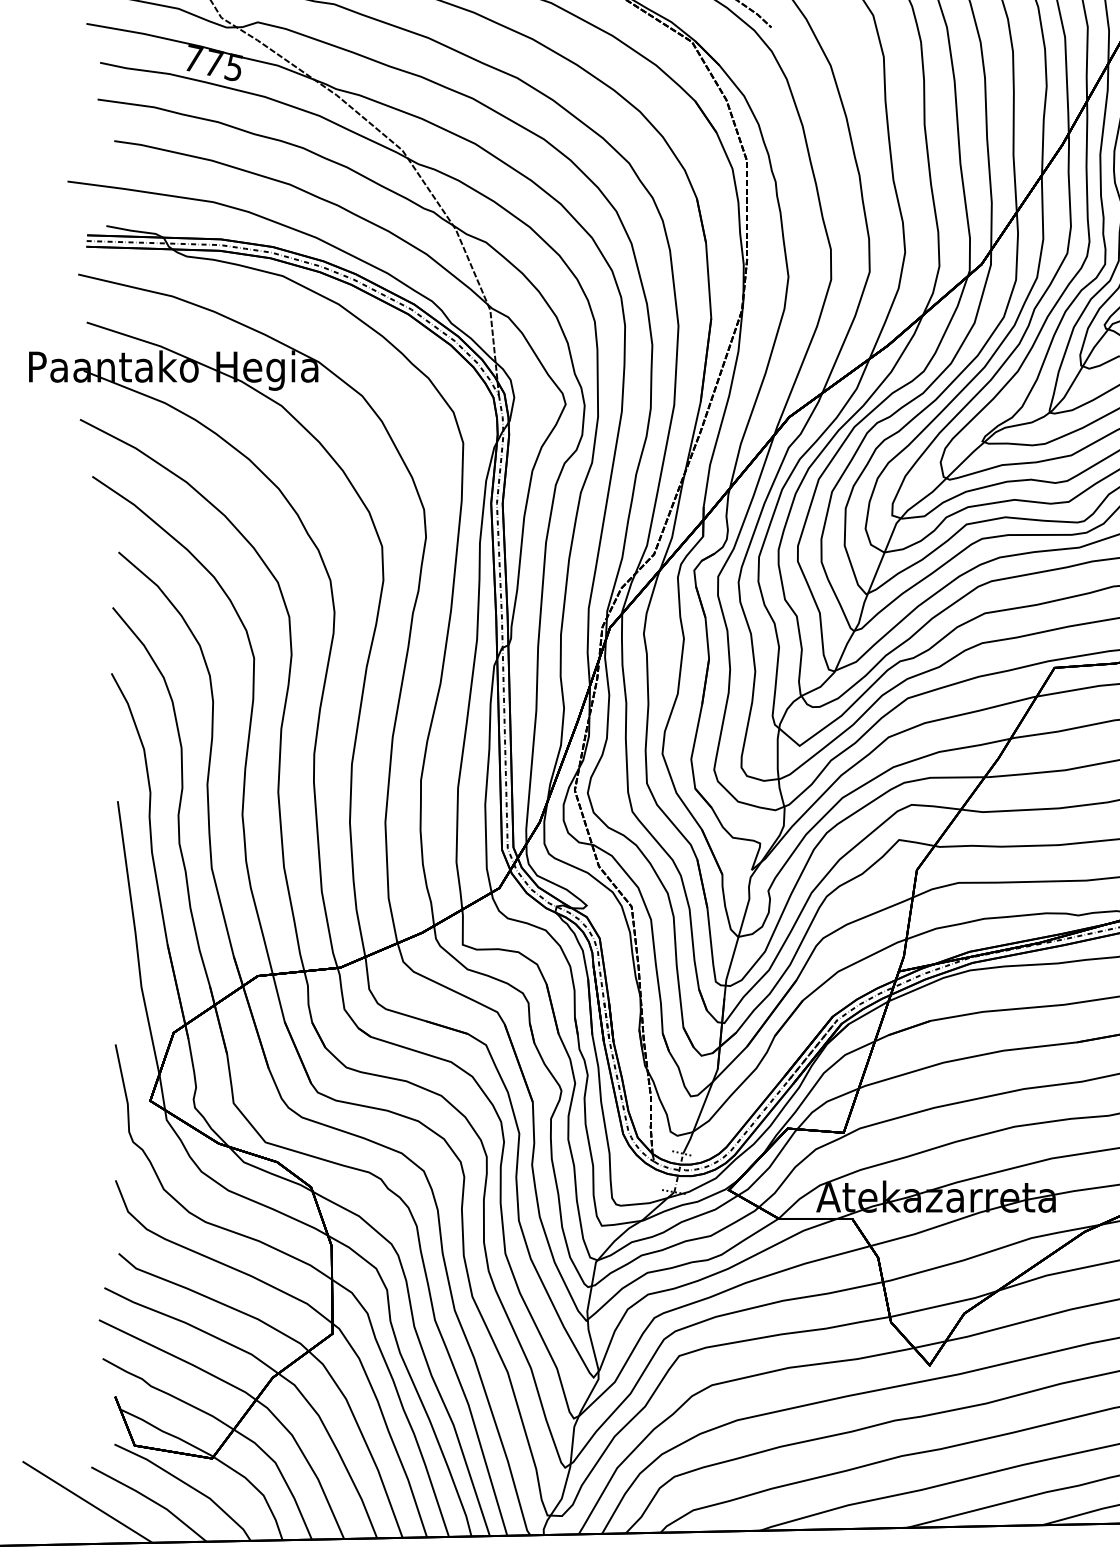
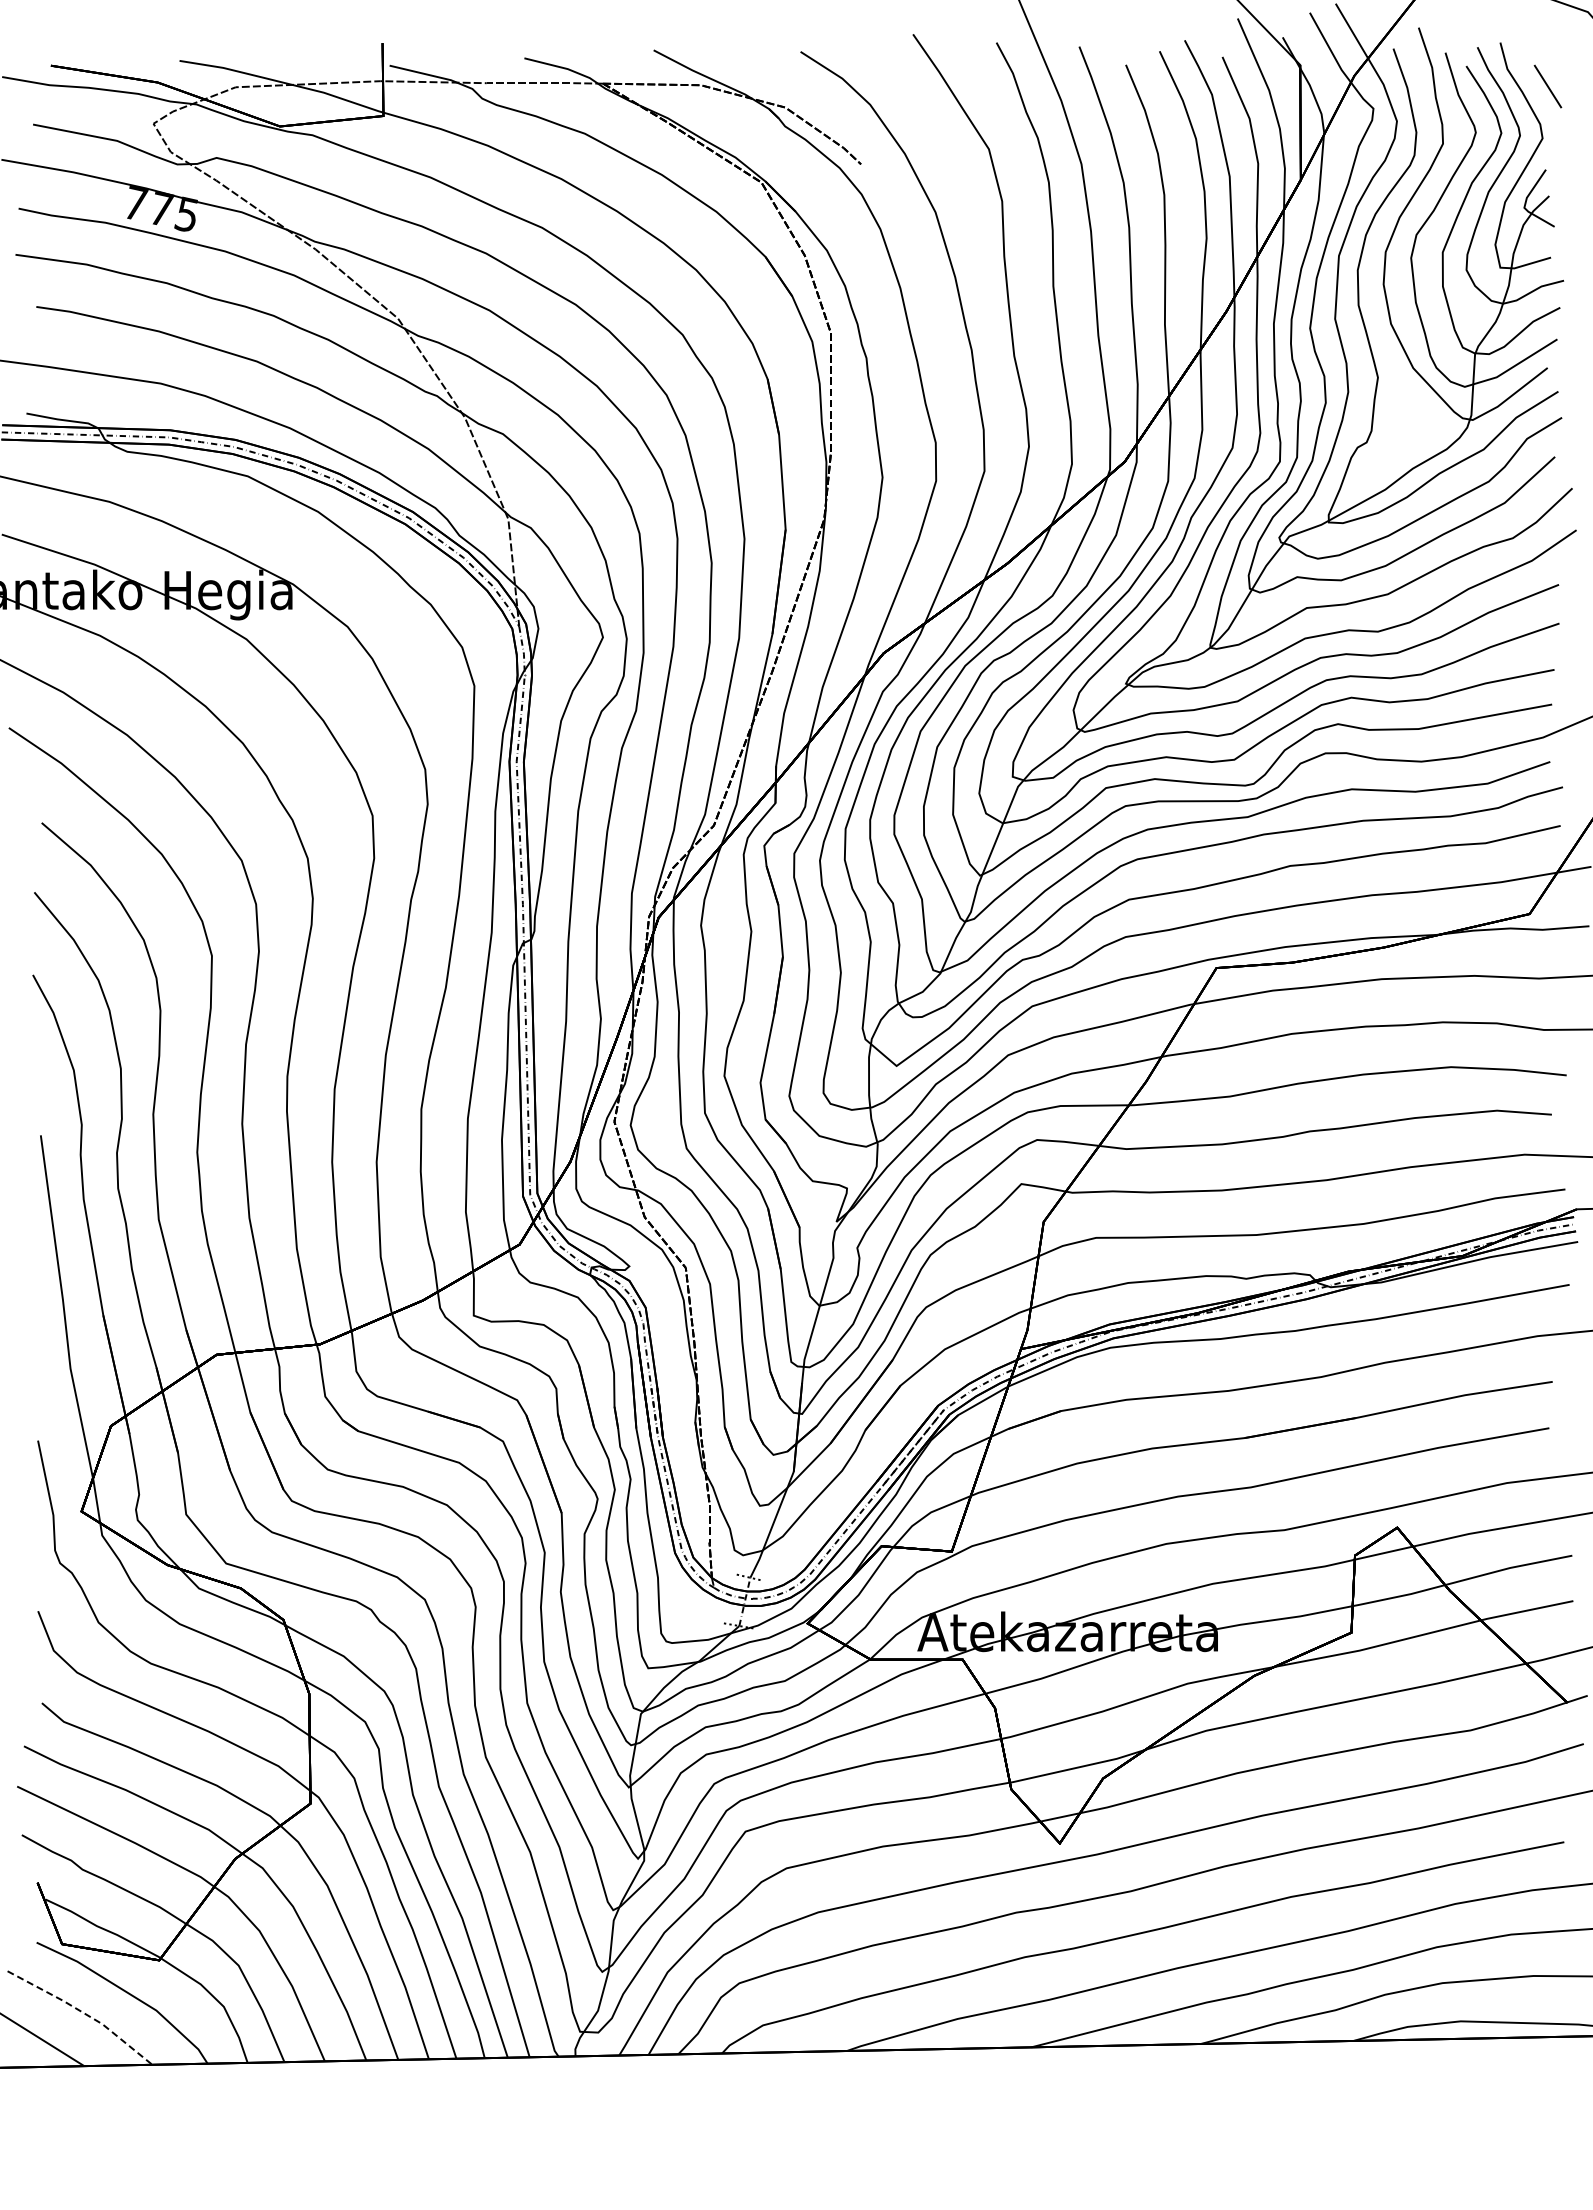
line: (151, 1500) -> (83, 2013), solid -> dashed

